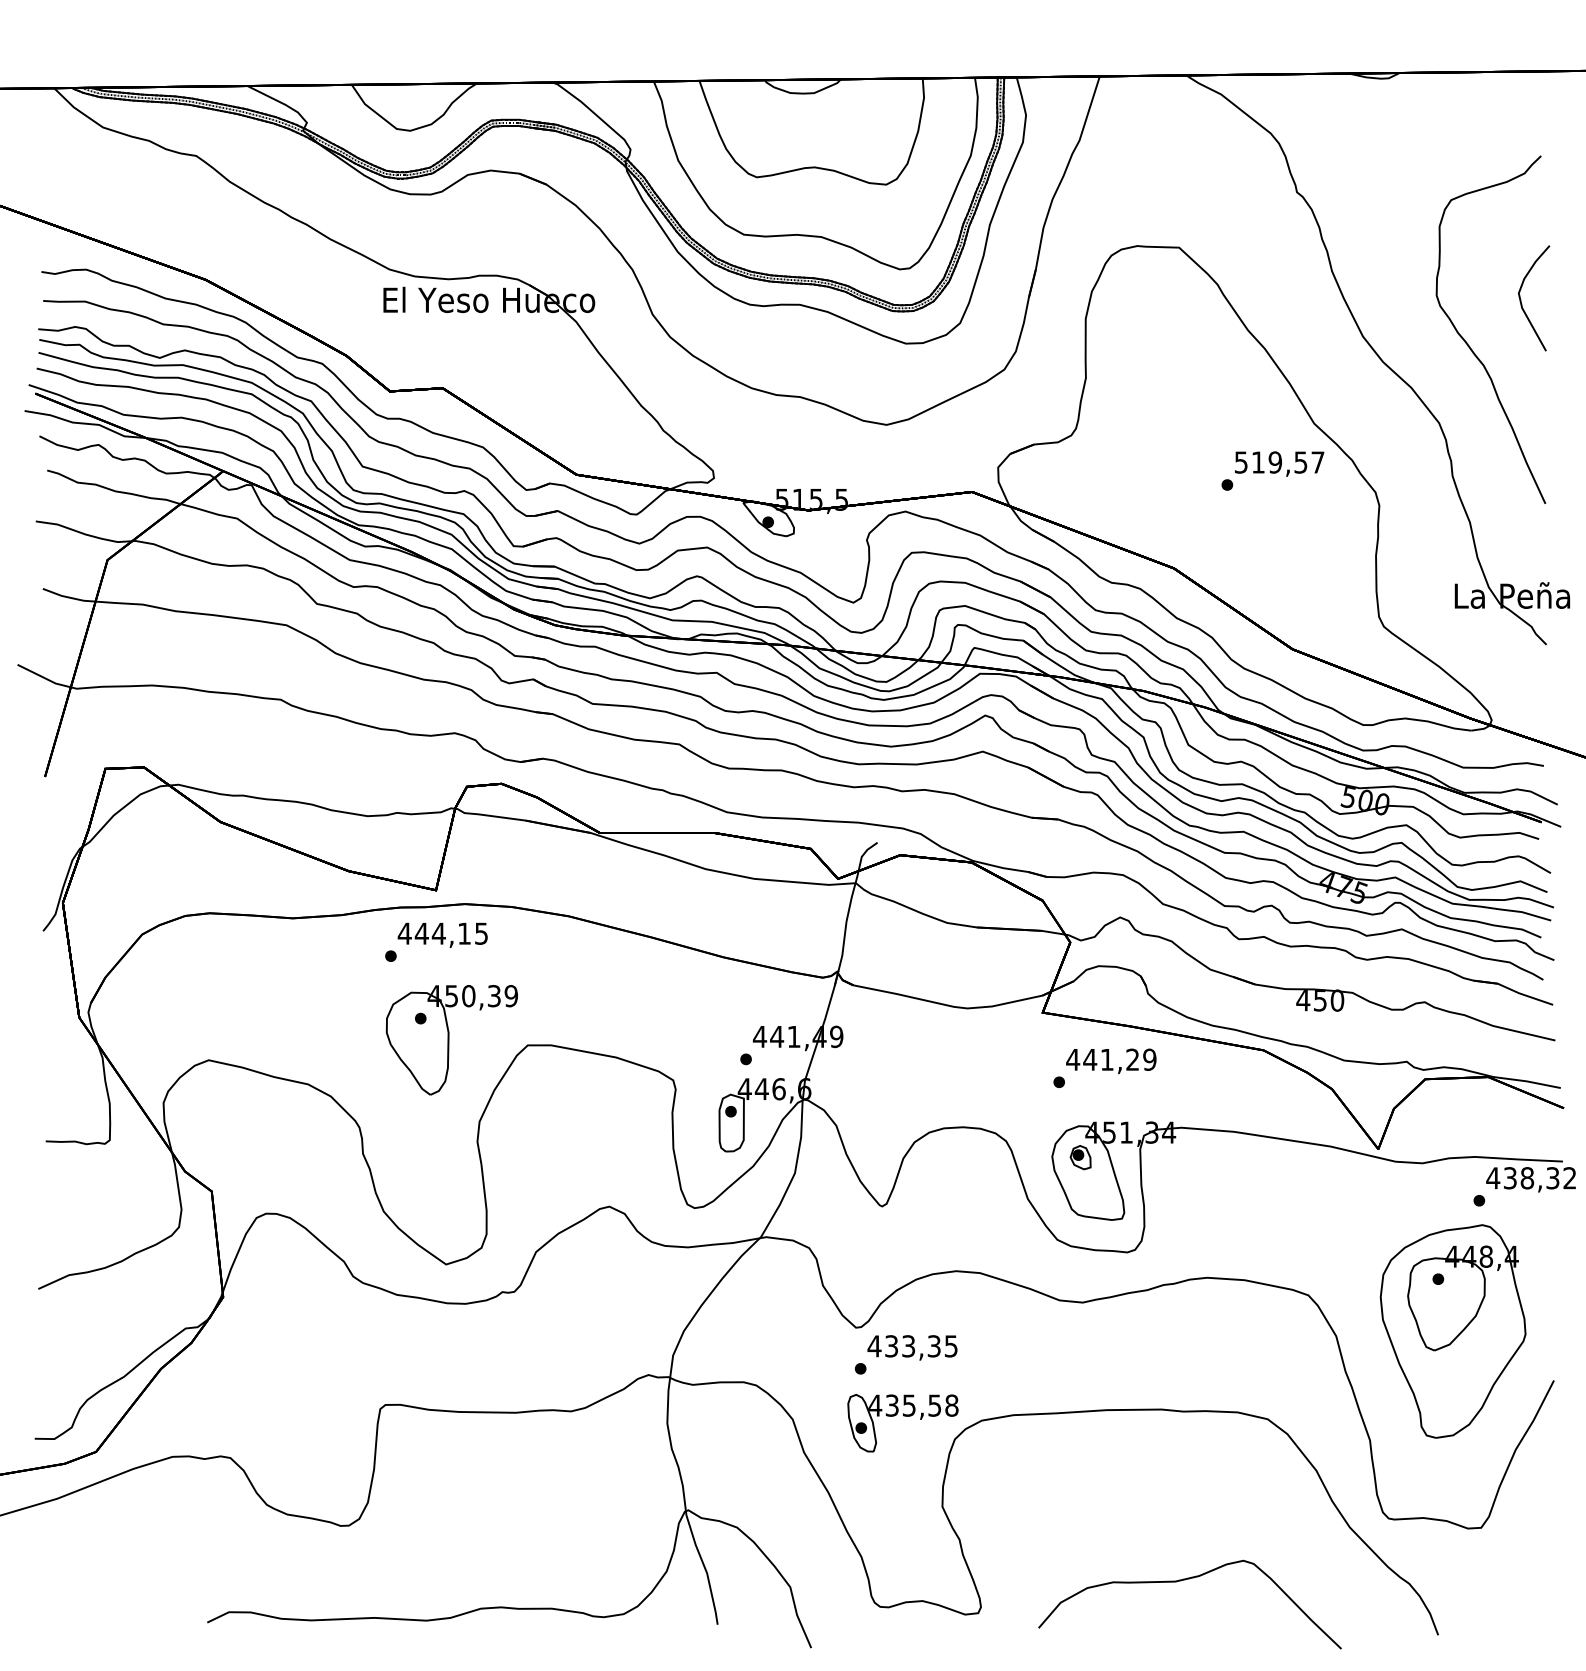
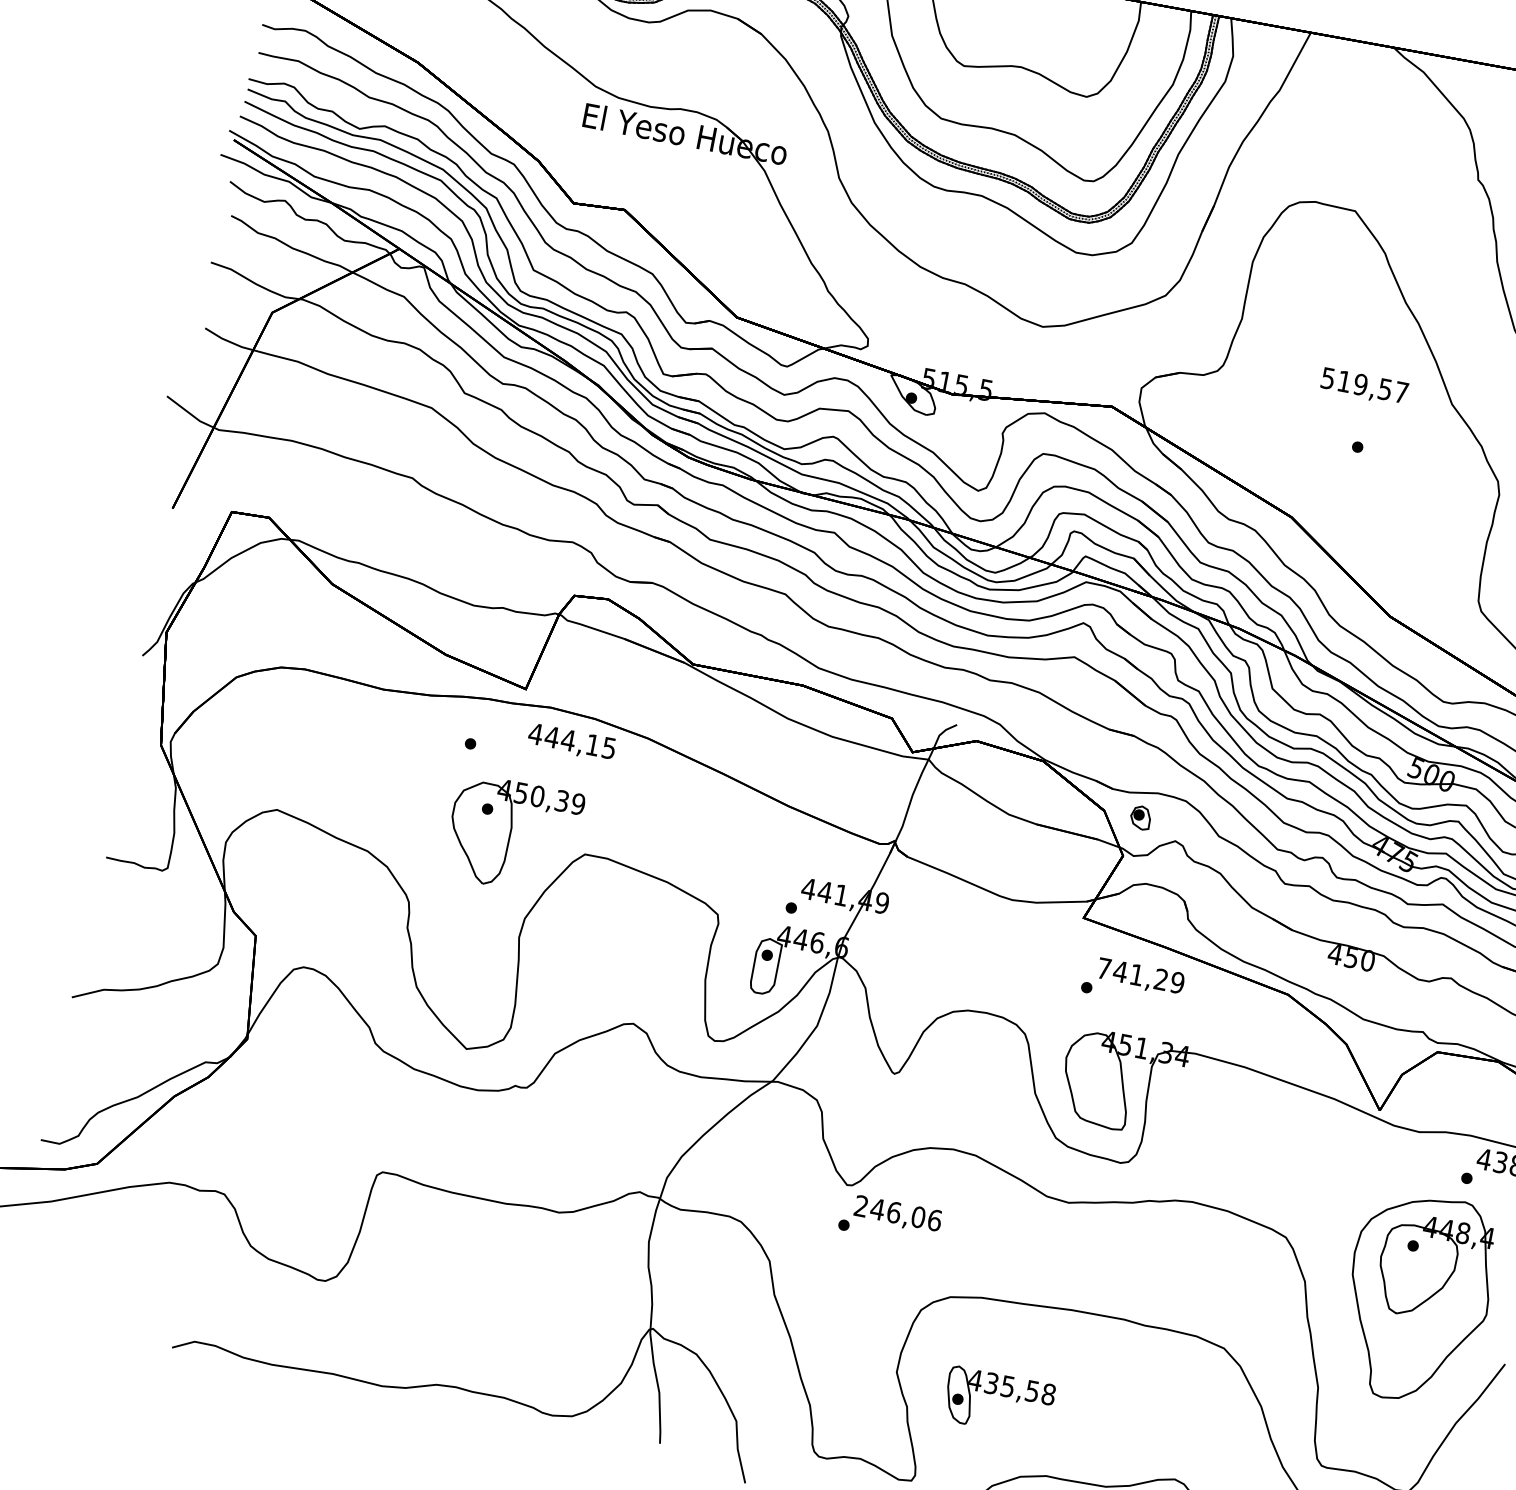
text: (1279, 463) -> (1364, 386), moved
text: (442, 934) -> (571, 741), moved
text: (1073, 1059) -> (1104, 968), 441,29 -> 741,29
part: (1080, 1157) -> (1140, 817), moved
text: (912, 1346) -> (897, 1213), 433,35 -> 246,06
part: (903, 1416) -> (1000, 1395), moved

